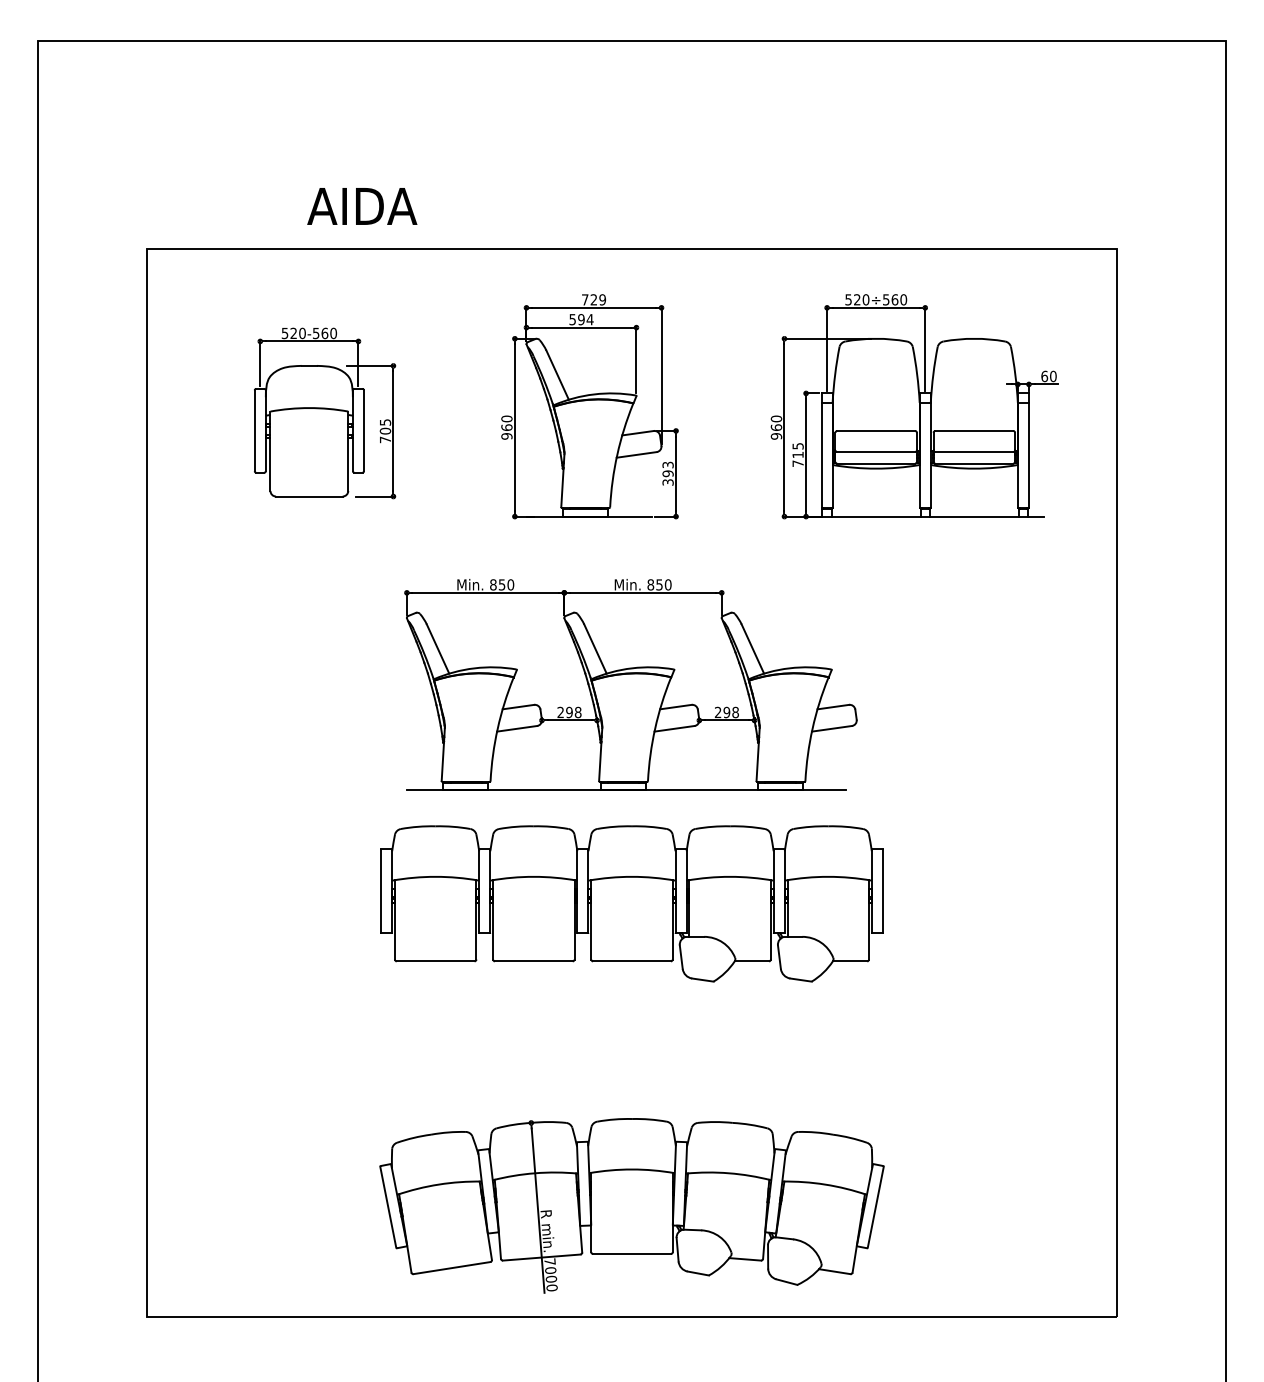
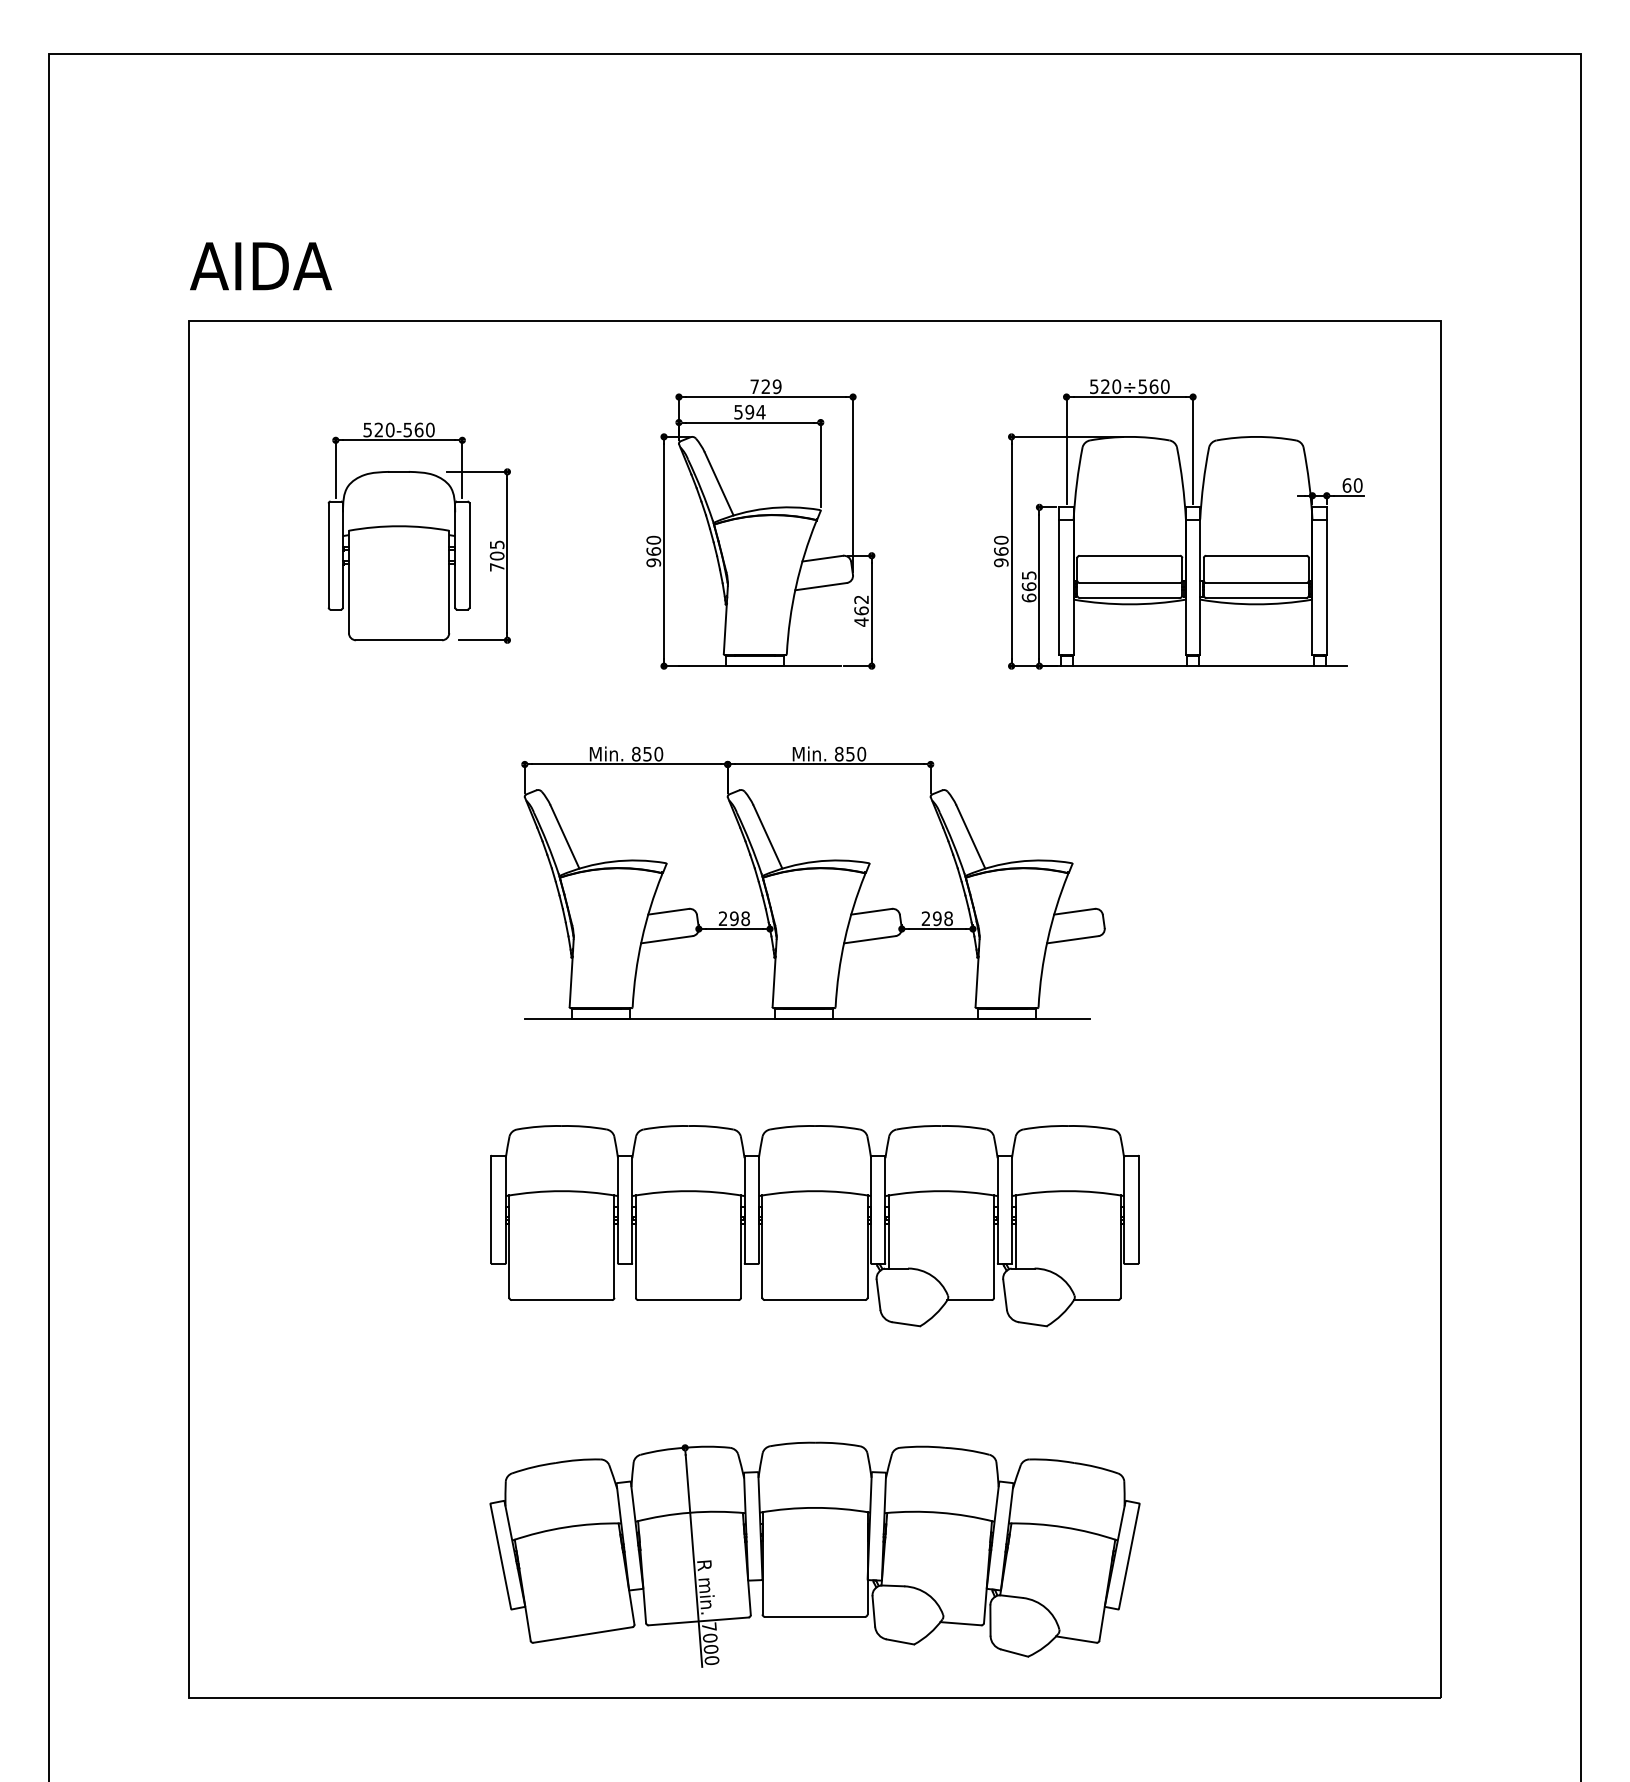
text: (362, 206) -> (261, 266), moved
text: (797, 459) -> (1028, 592), 715 -> 665
text: (667, 473) -> (860, 610), 393 -> 462
part: (631, 903) -> (814, 1225), moved

